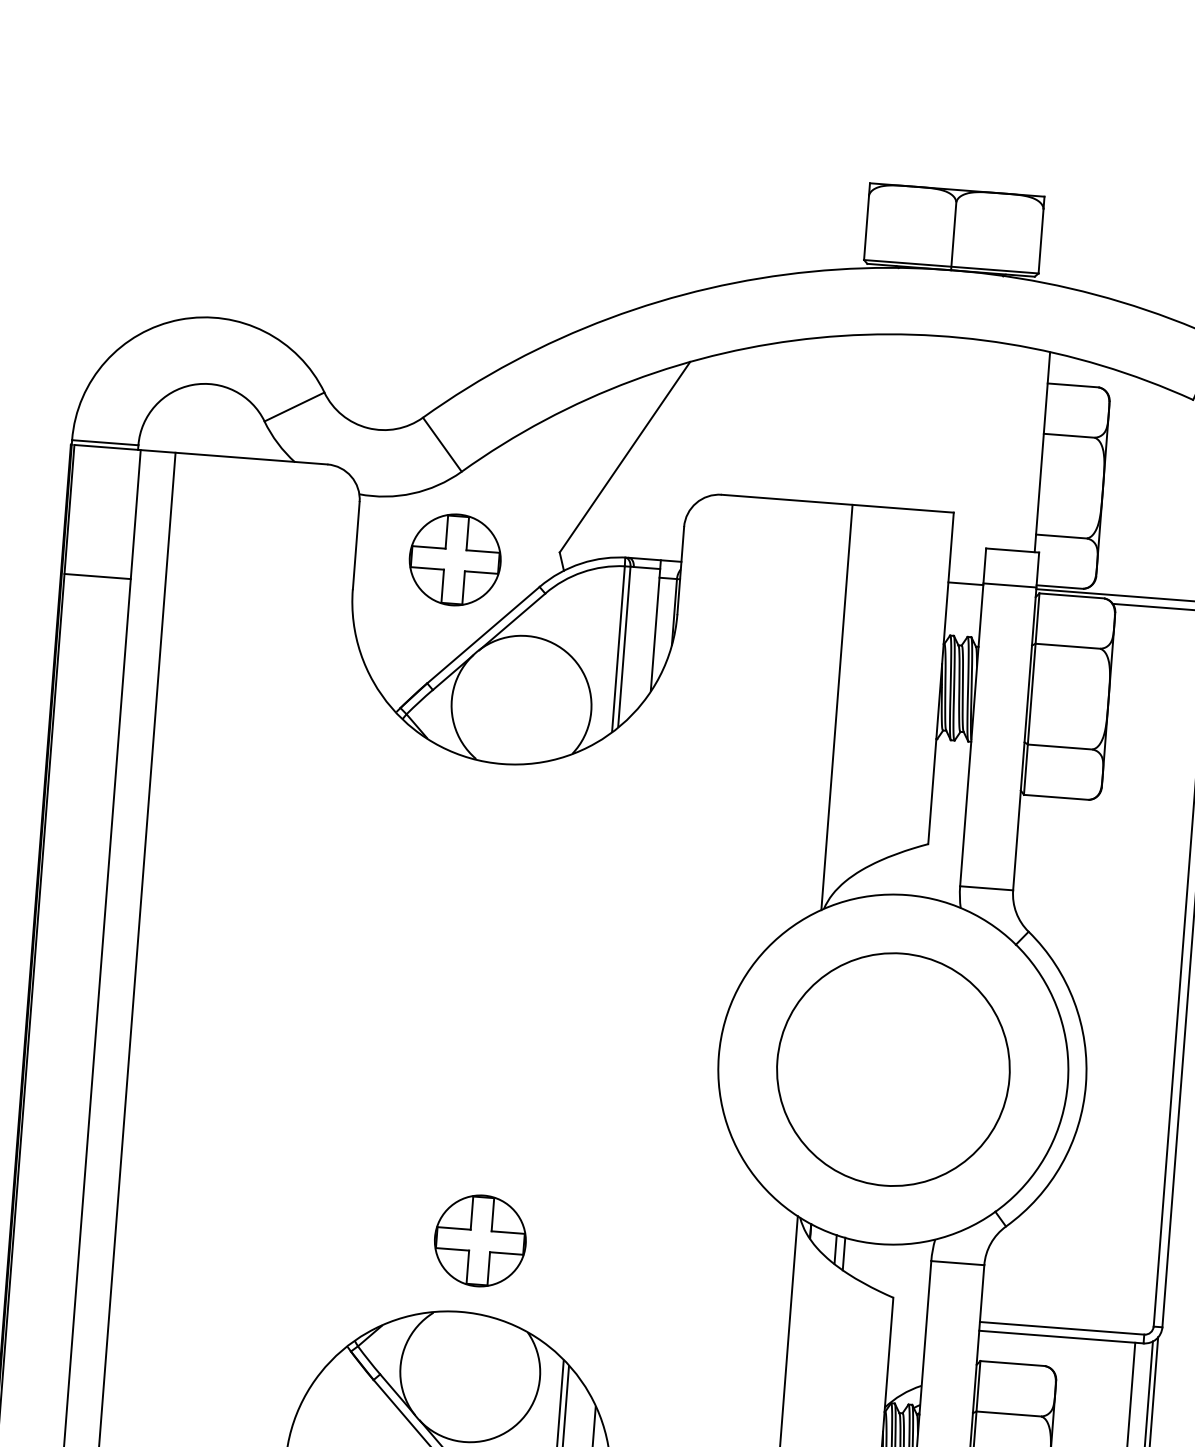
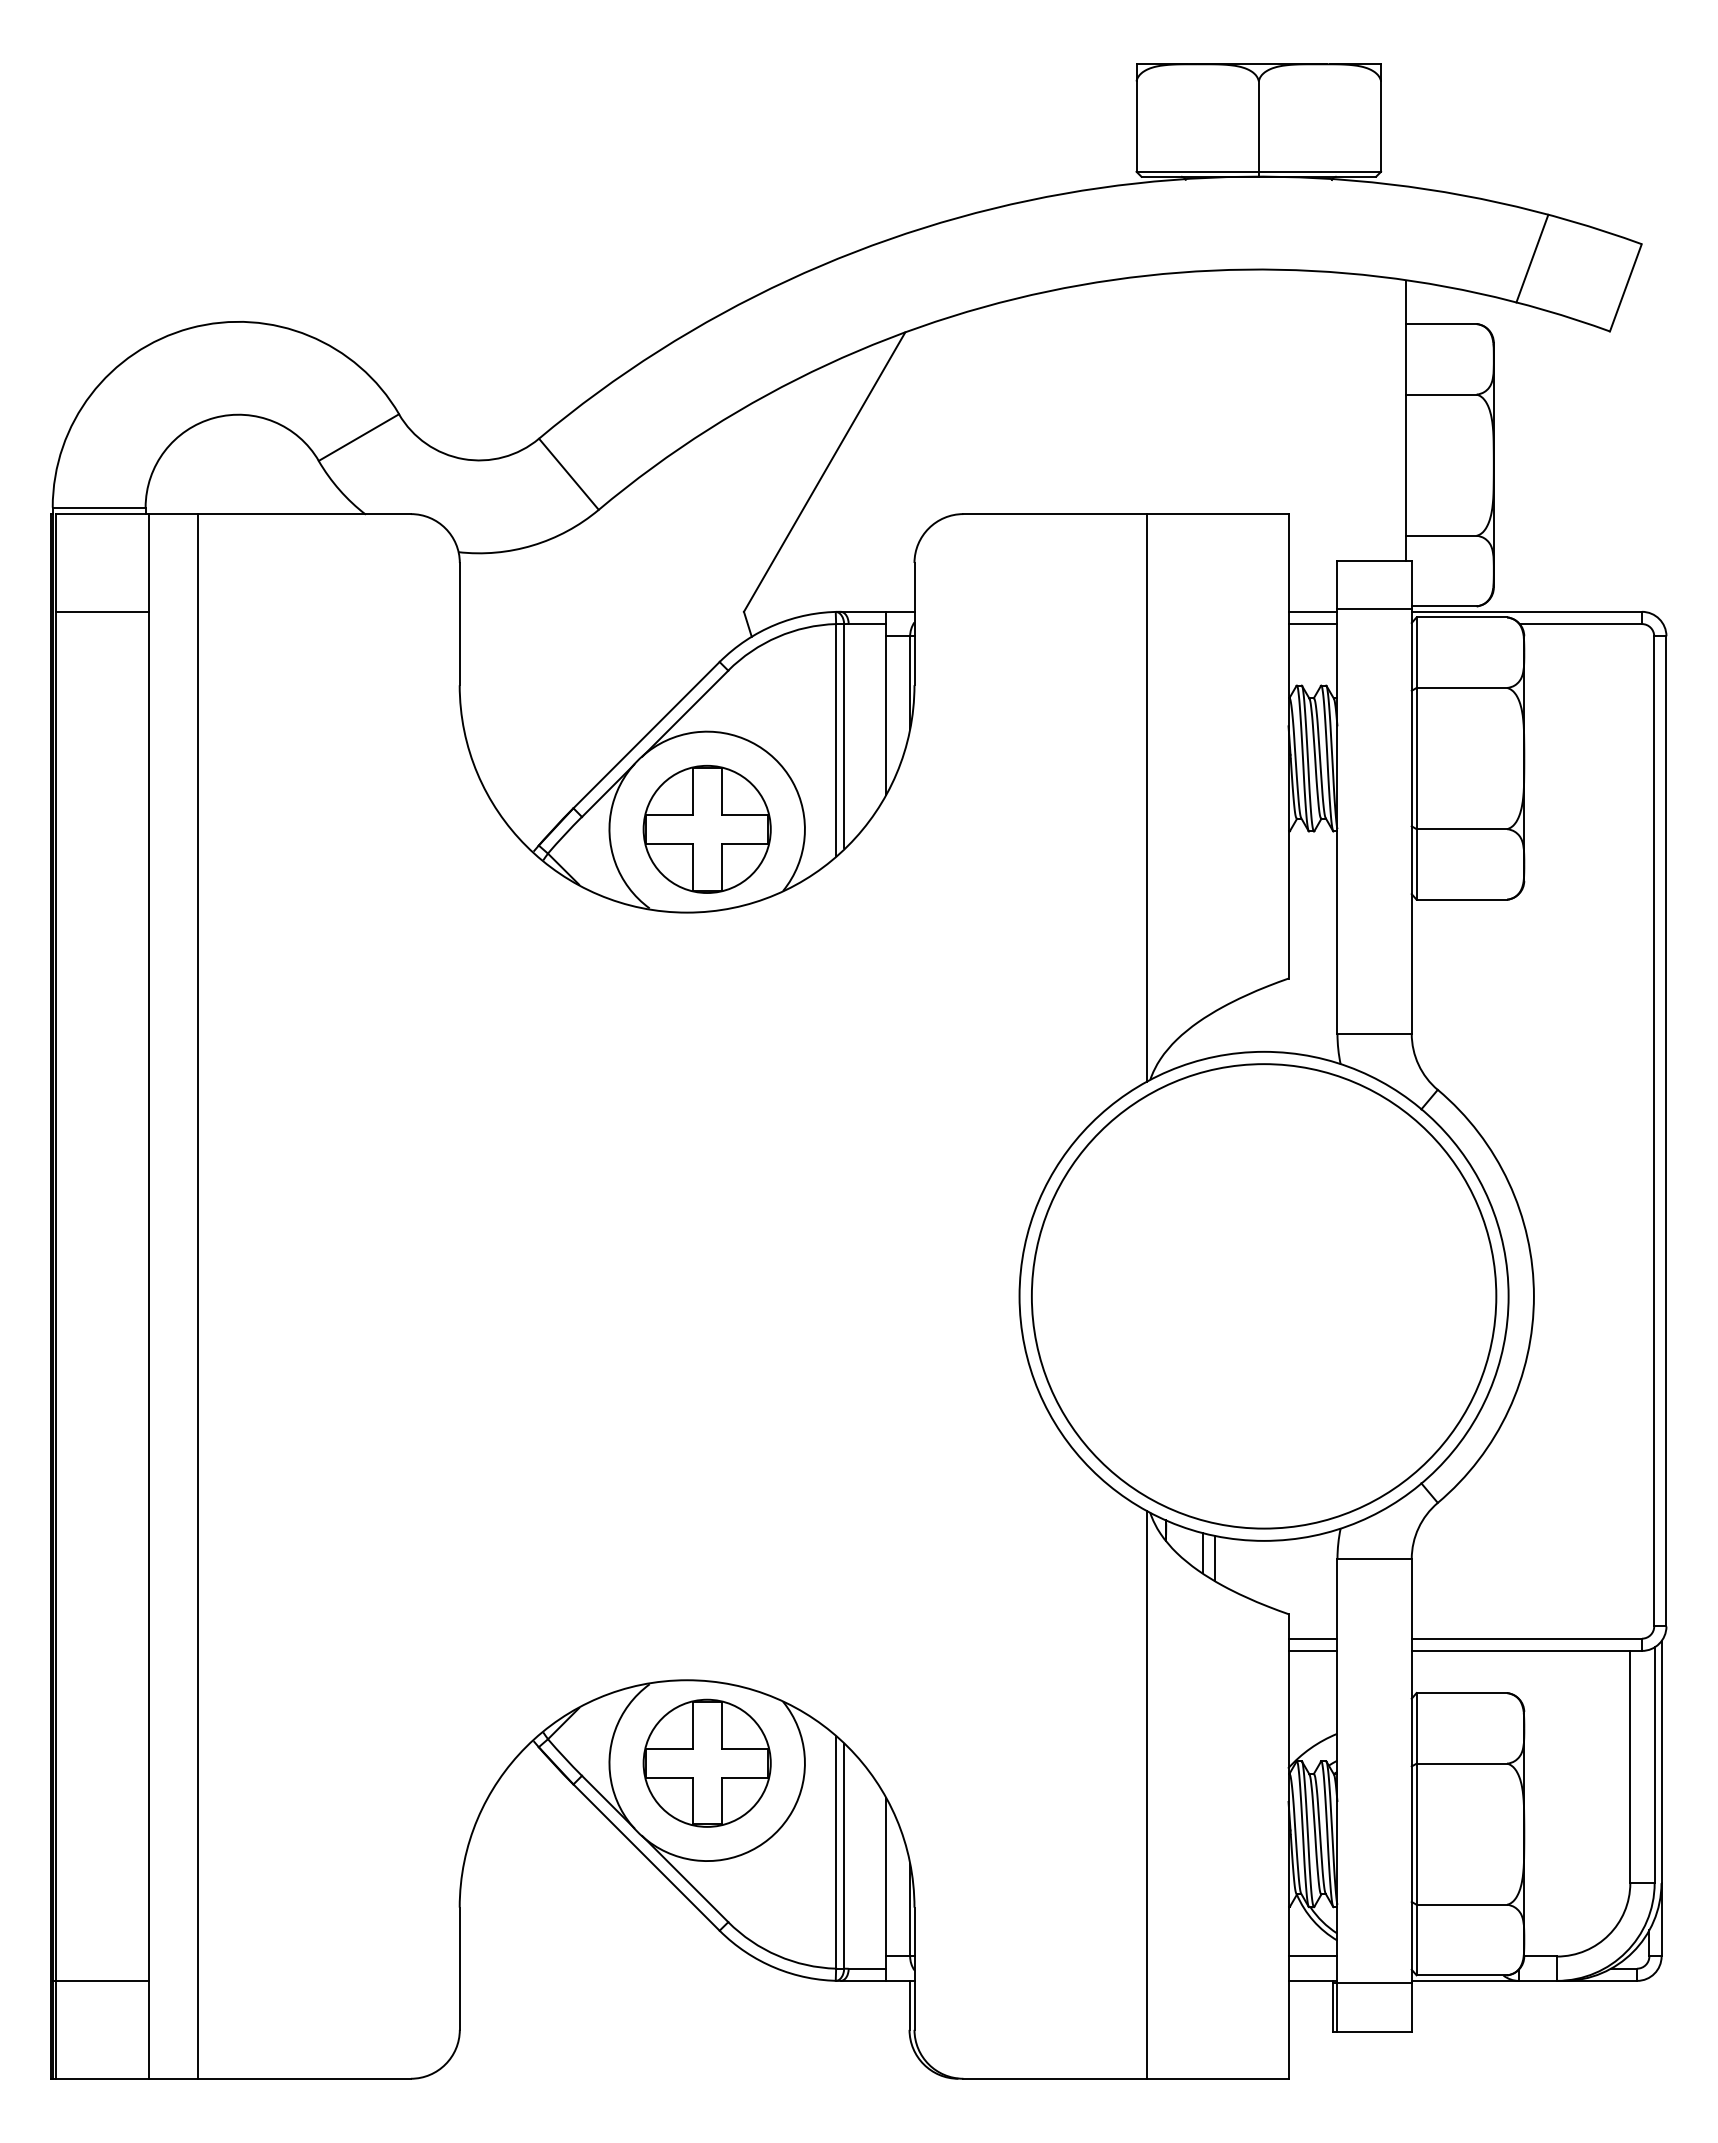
line: (1141, 343) -> (1532, 258), added
part: (454, 559) -> (706, 828), moved
line: (97, 576) -> (102, 611), moved
line: (964, 592) -> (1312, 624), added
circle: (893, 1069) -> (1264, 1296), size x1.43
part: (479, 1240) -> (706, 1762), moved
line: (909, 1316) -> (1312, 1638), added
line: (908, 1325) -> (1312, 1650), added

